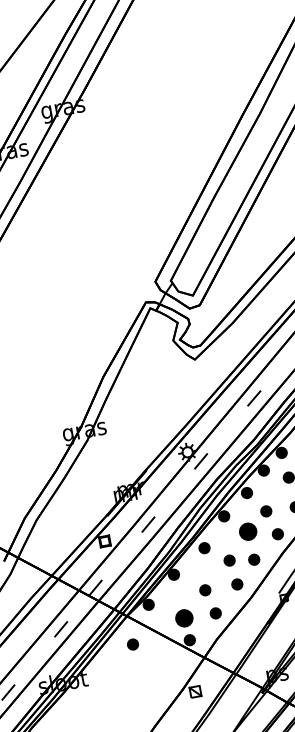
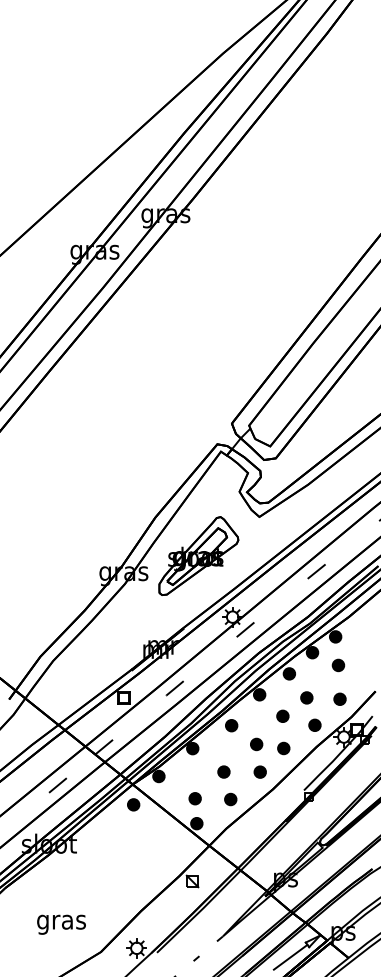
part: (147, 403) -> (198, 555), added
part: (247, 530) -> (282, 715), size x0.62
part: (183, 618) -> (194, 798), size x0.62
part: (132, 644) -> (133, 804), moved

